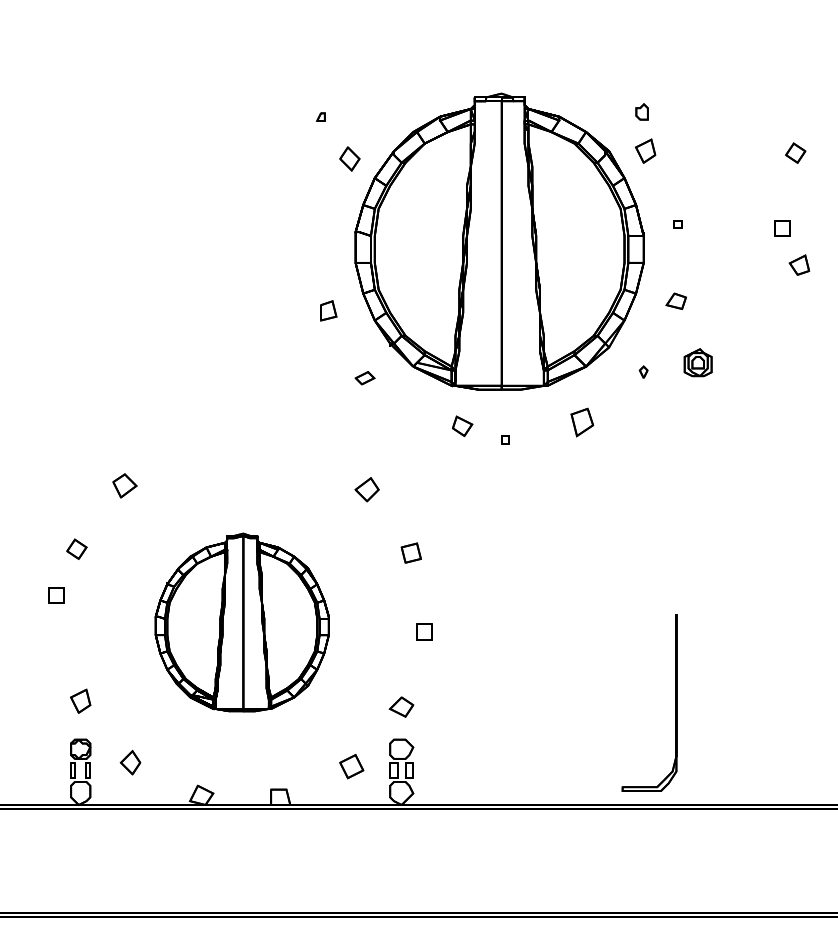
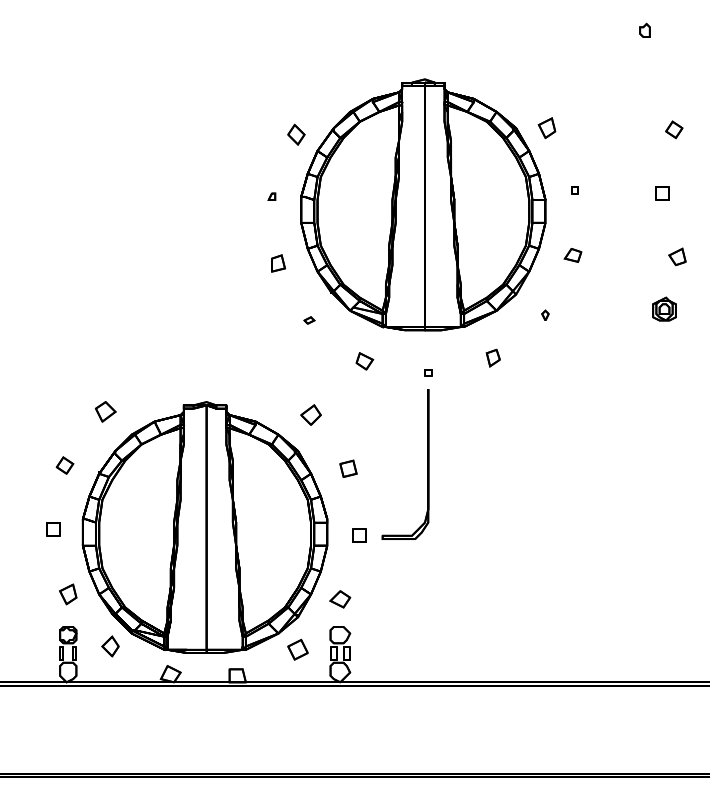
part: (641, 111) -> (644, 30), moved
part: (320, 116) -> (271, 196), moved
part: (799, 264) -> (677, 256), moved
part: (697, 362) -> (663, 308), moved
part: (365, 377) -> (309, 319), size x0.62
part: (581, 422) -> (492, 358), size x0.71
part: (462, 425) -> (364, 360), moved
part: (56, 595) -> (53, 529), moved
part: (242, 622) -> (205, 527), size x1.67
part: (675, 702) -> (427, 464), moved

